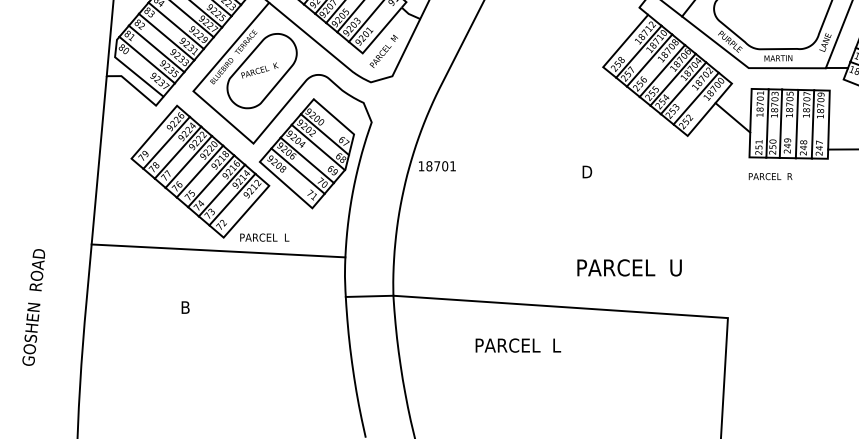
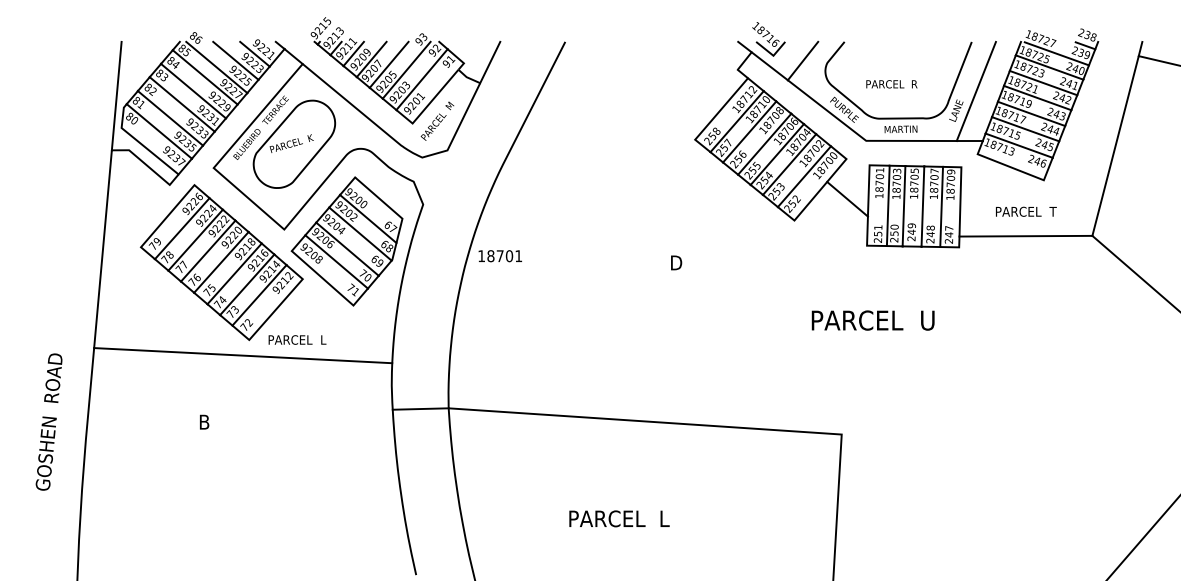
text: (770, 176) -> (891, 84), moved
text: (629, 267) -> (872, 320), moved
text: (33, 306) -> (48, 421), moved
text: (518, 345) -> (619, 518), moved

